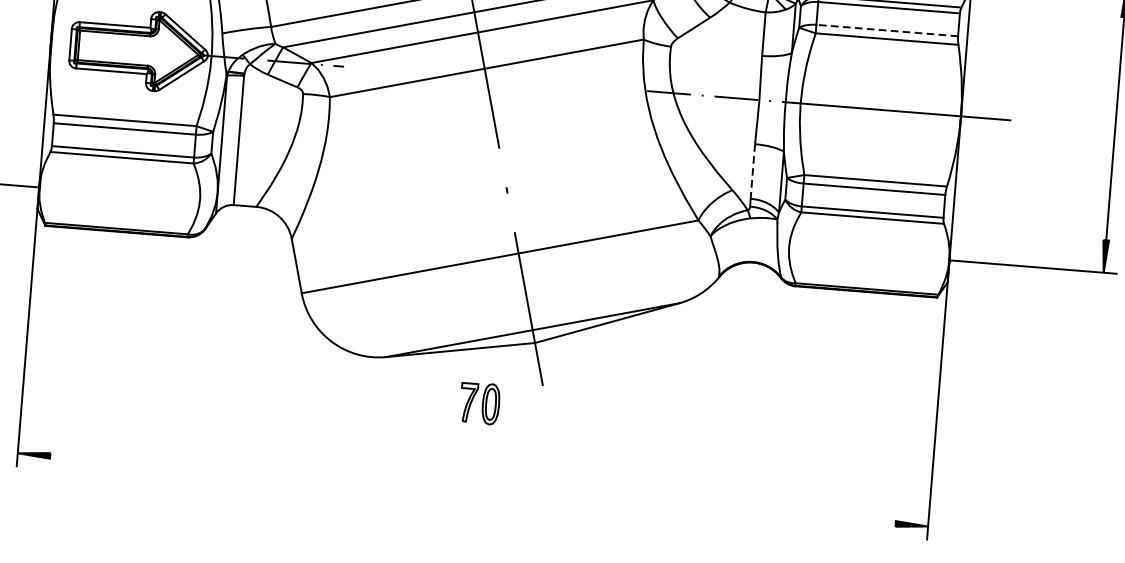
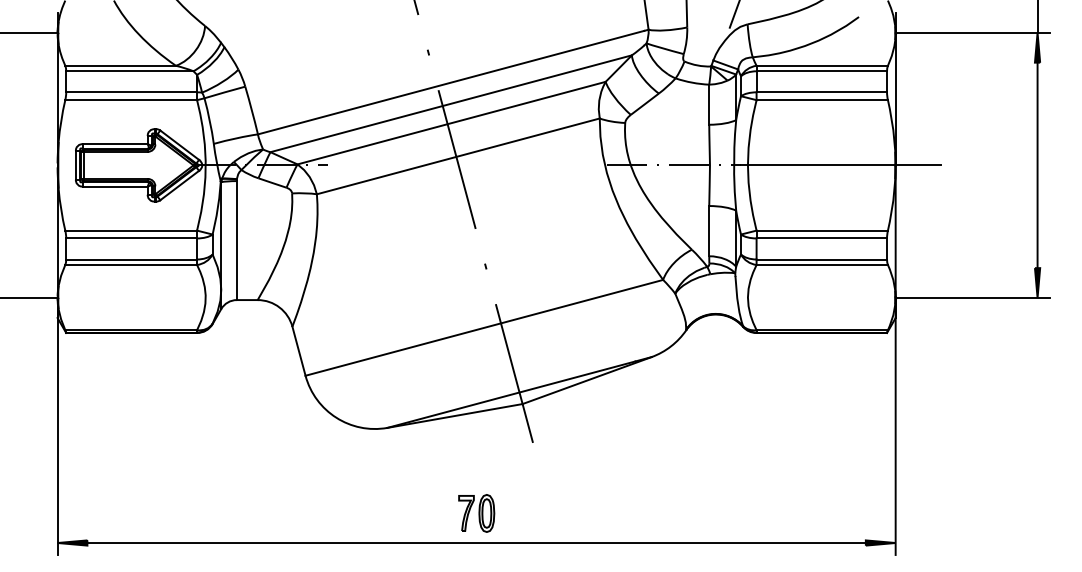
line: (886, 30) -> (821, 92), dashed -> solid
line: (753, 171) -> (709, 231), dashed -> solid
part: (479, 403) -> (476, 513), moved
line: (472, 490) -> (476, 543), added

